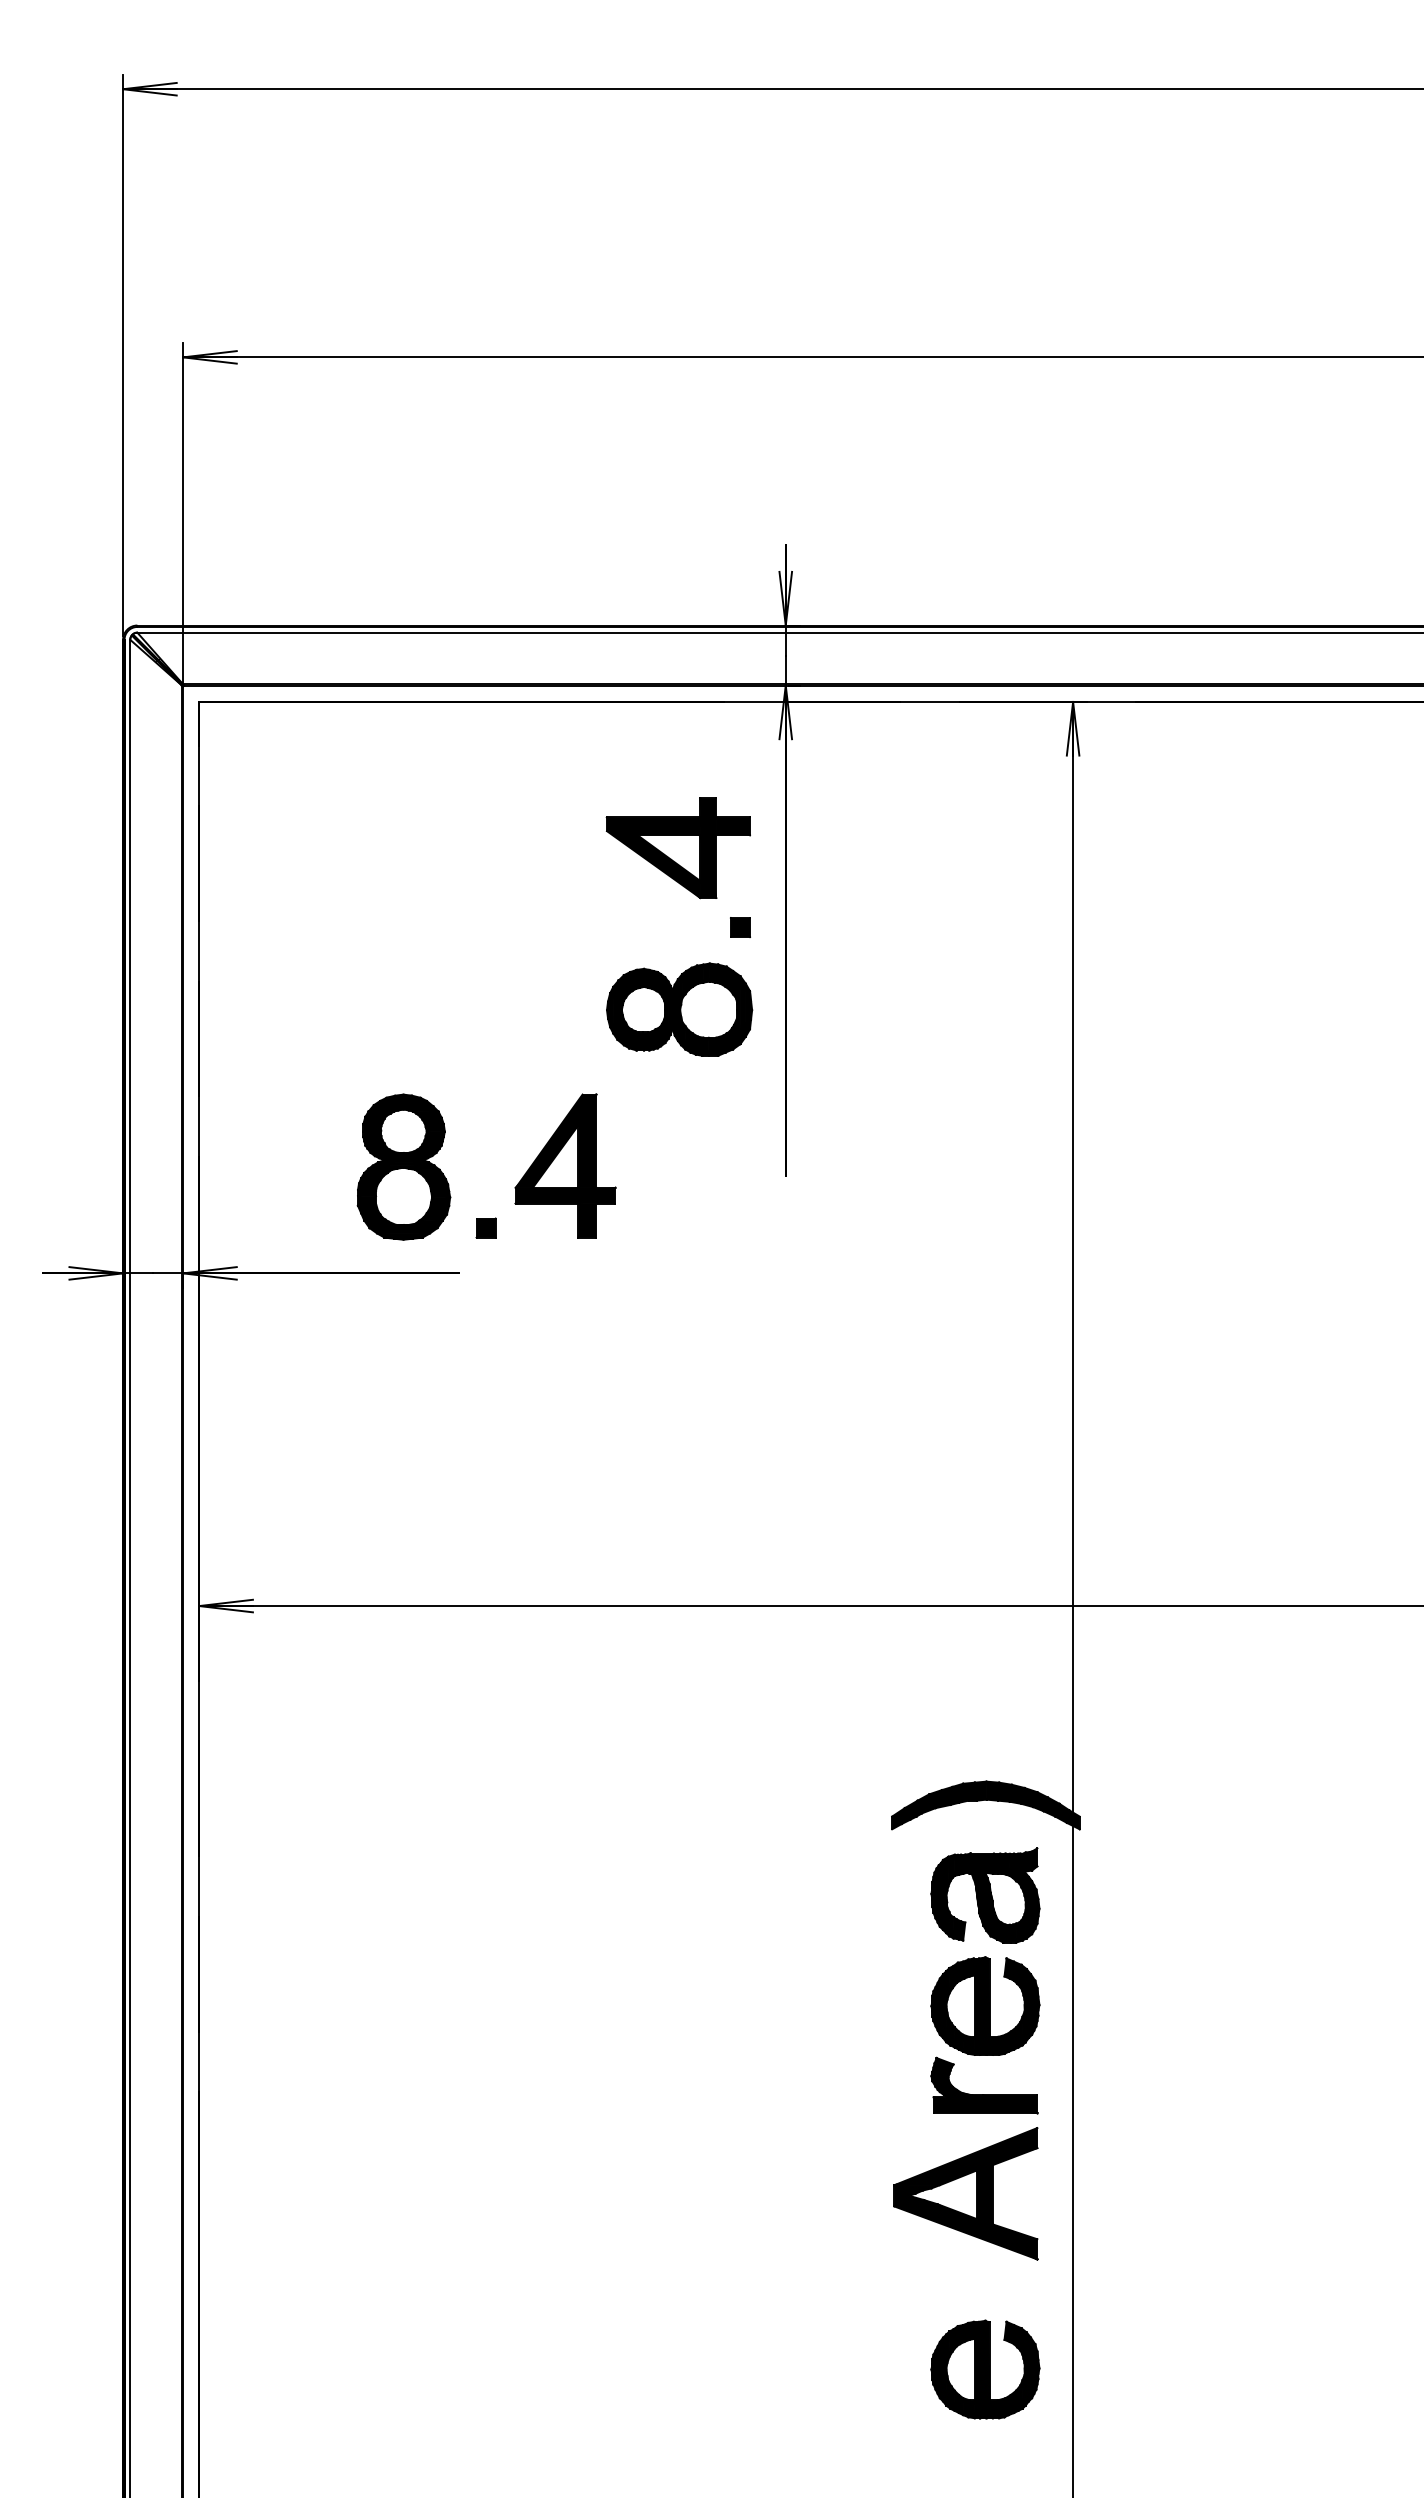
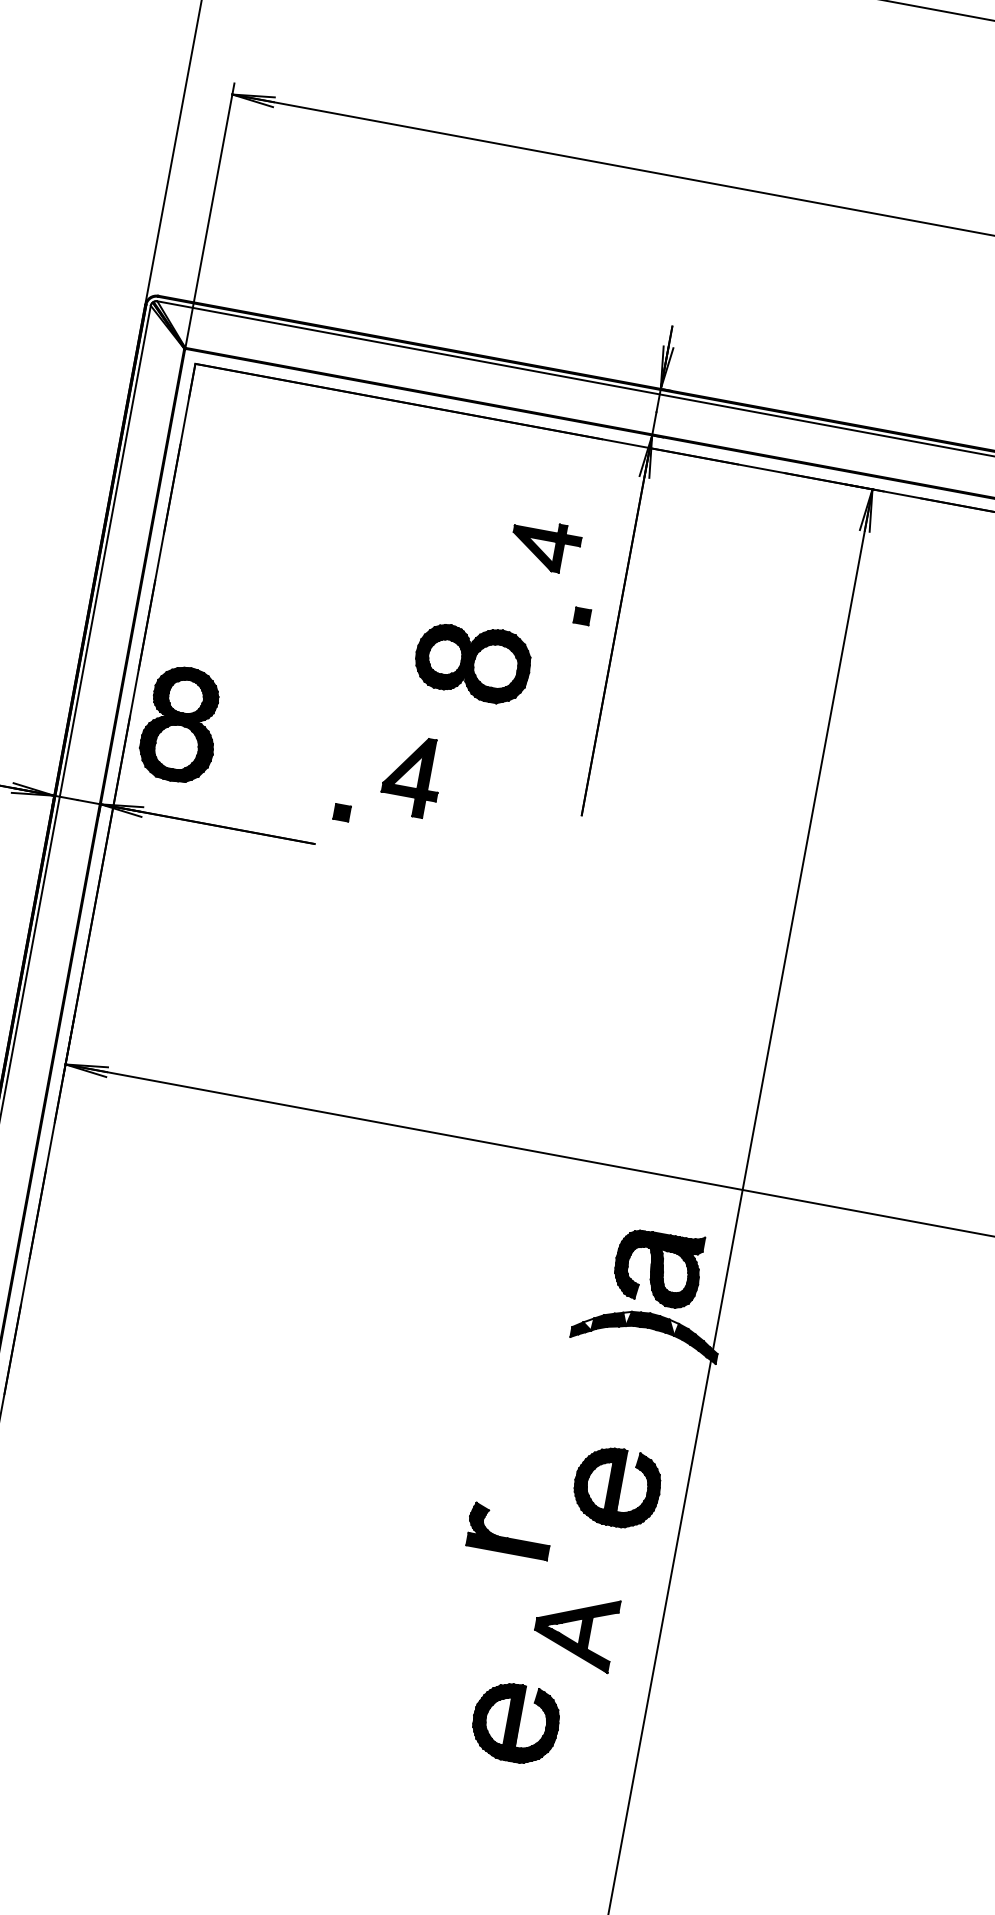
part: (677, 848) -> (544, 546), size x0.6
part: (679, 1009) -> (472, 661), moved
part: (565, 1165) -> (412, 775), size x0.7
part: (403, 1166) -> (180, 723), moved
fill: (957, 1792) -> (626, 1317), removed
fill: (1017, 1793) -> (672, 1327), removed
fill: (910, 1808) -> (587, 1323), removed
part: (985, 1895) -> (658, 1266), moved
part: (984, 2094) -> (508, 1538), moved
part: (965, 2193) -> (574, 1629), size x0.7
part: (985, 2369) -> (515, 1722), moved

